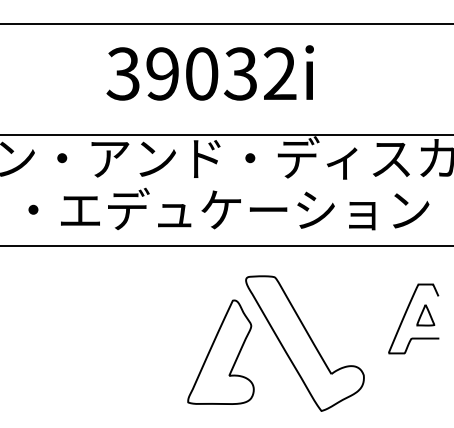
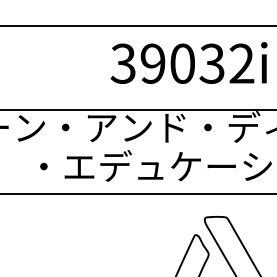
text: (209, 72) -> (188, 62), moved

